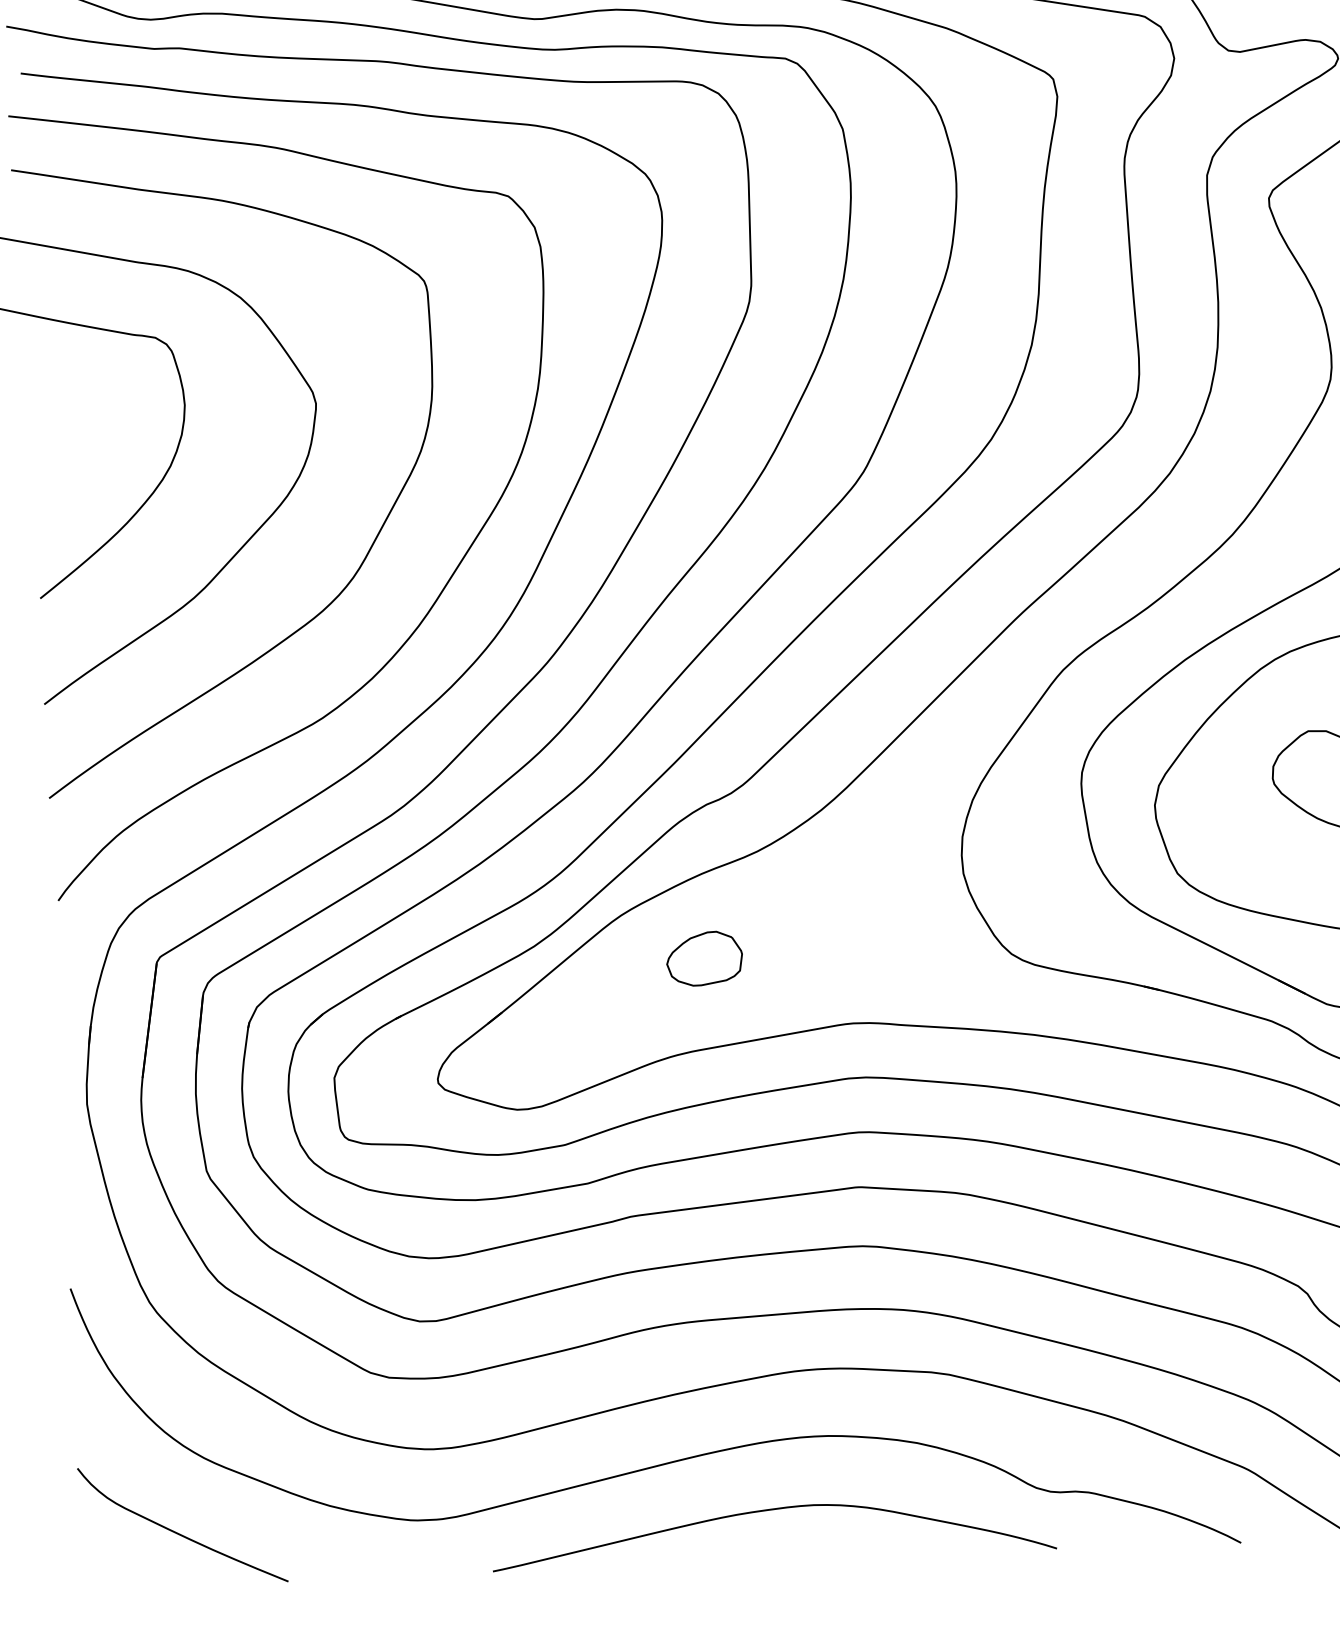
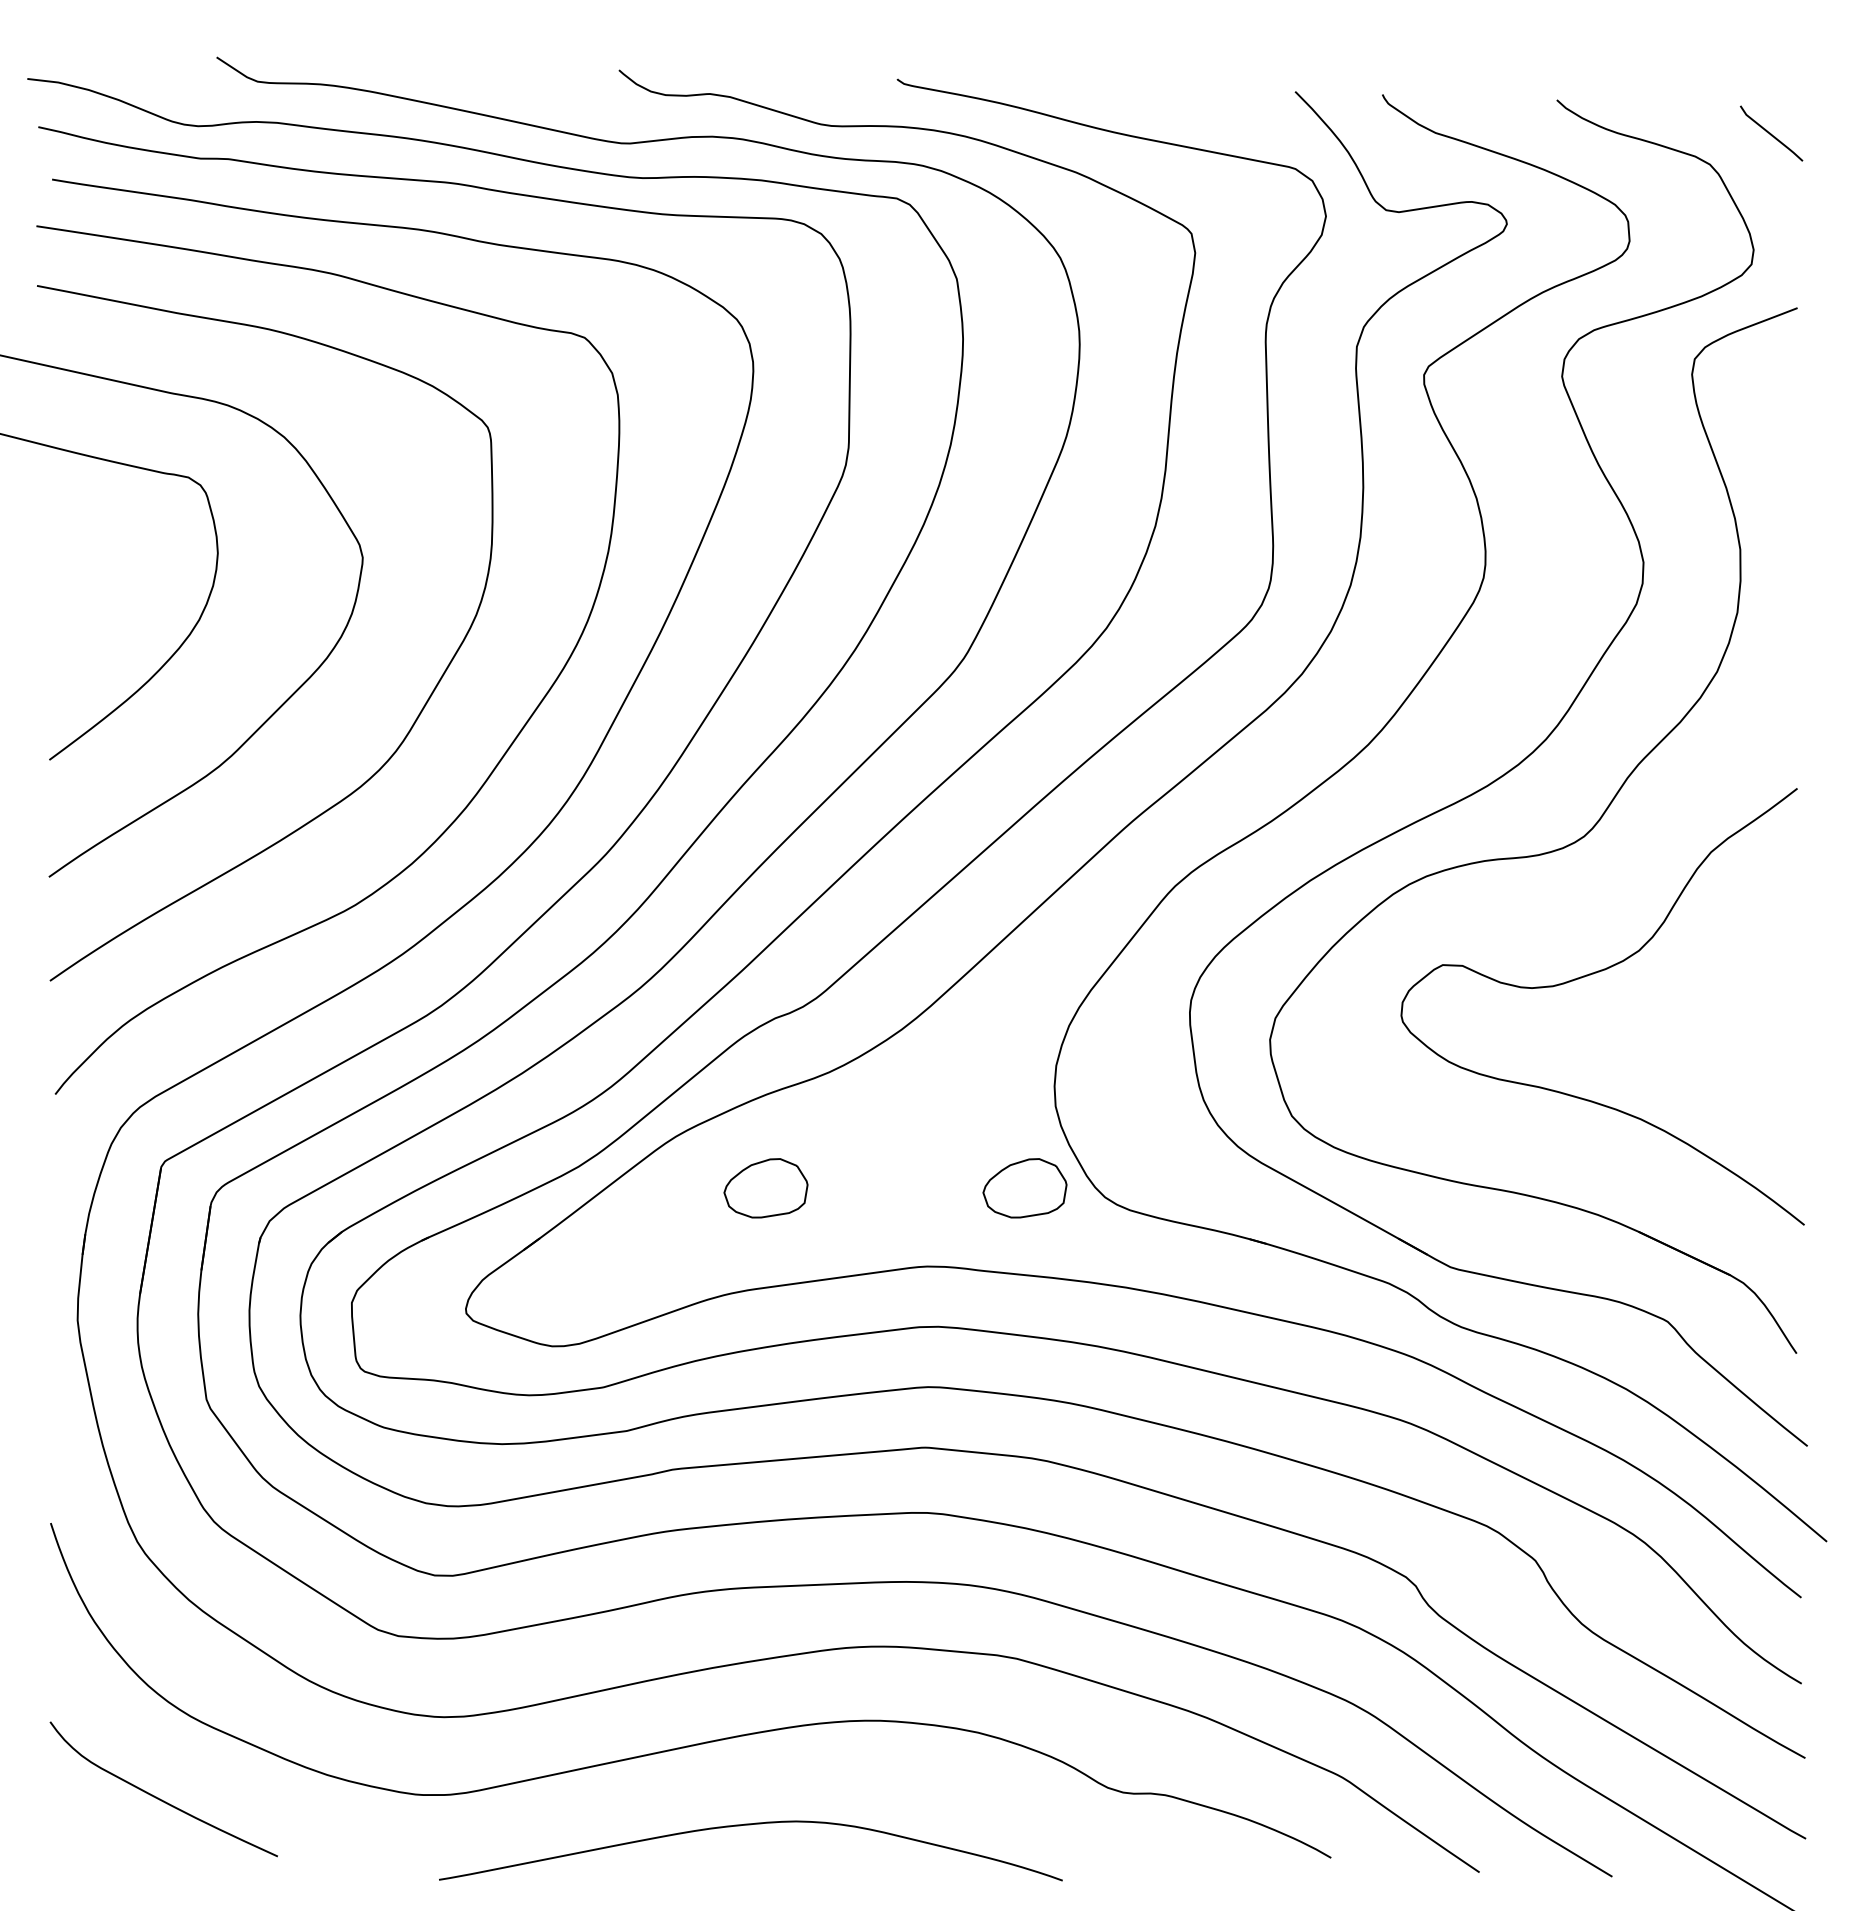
part: (938, 949) -> (1024, 1188), added
curve: (772, 1510) -> (750, 1825), moved

